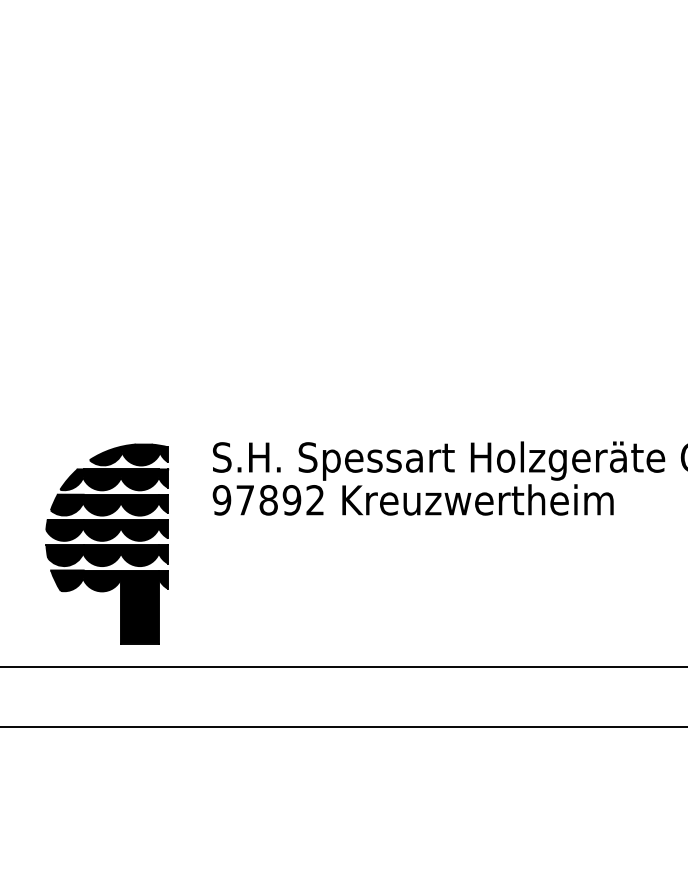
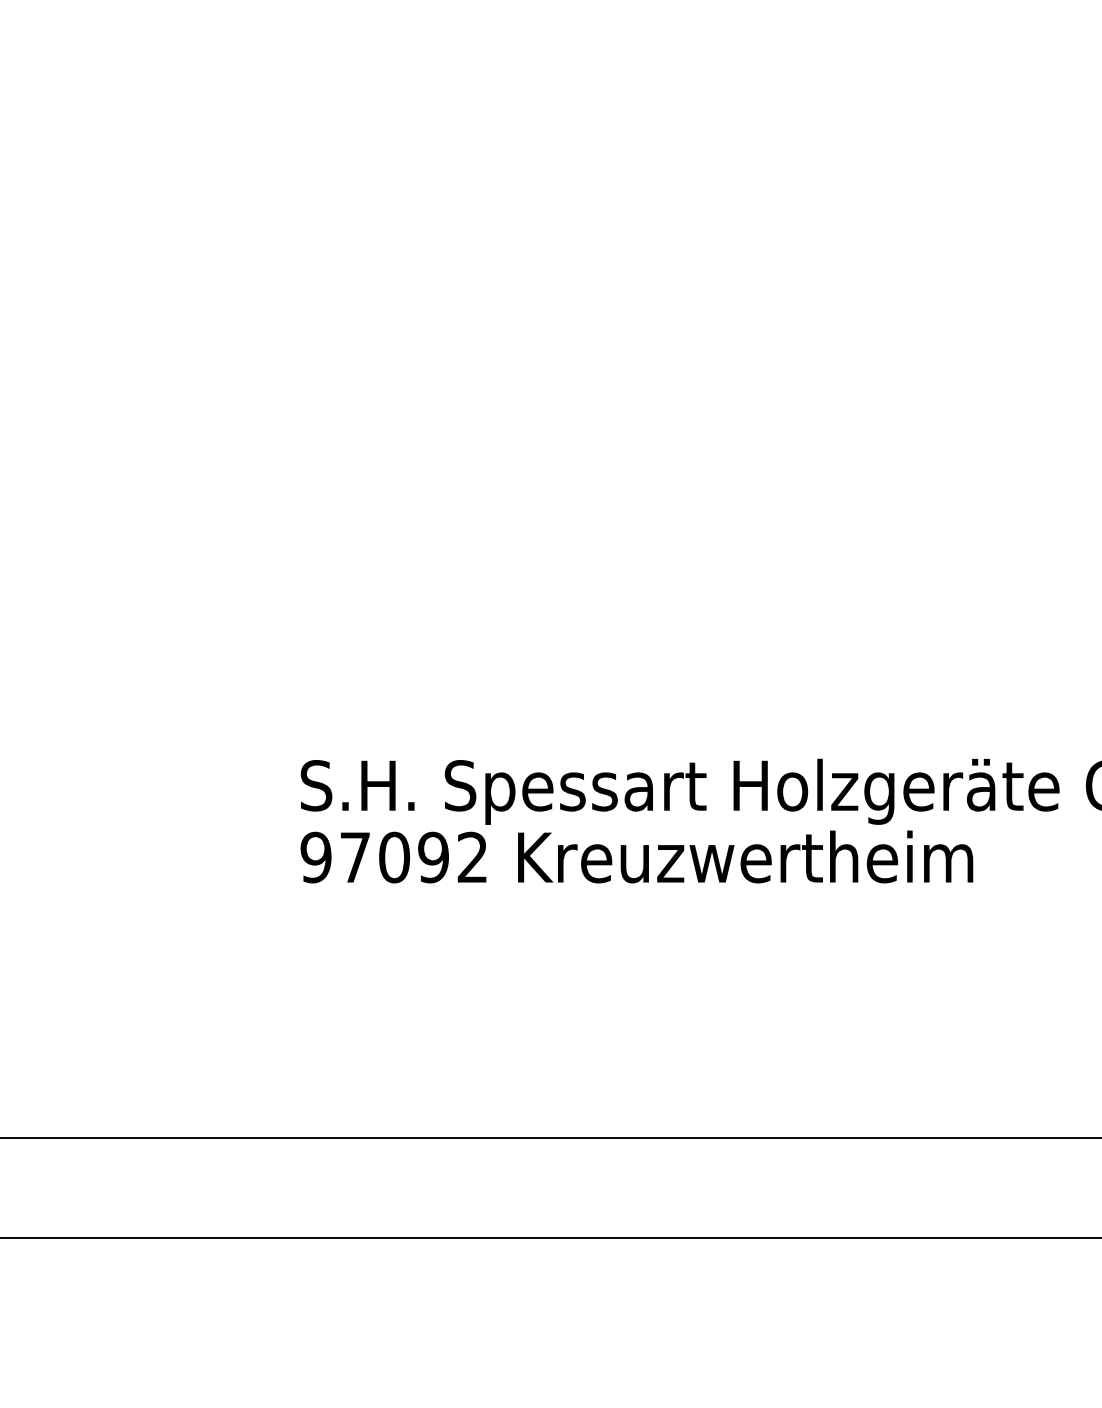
text: (268, 500) -> (394, 857), 97892 -> 97092
part: (107, 543) -> (124, 930), removed

